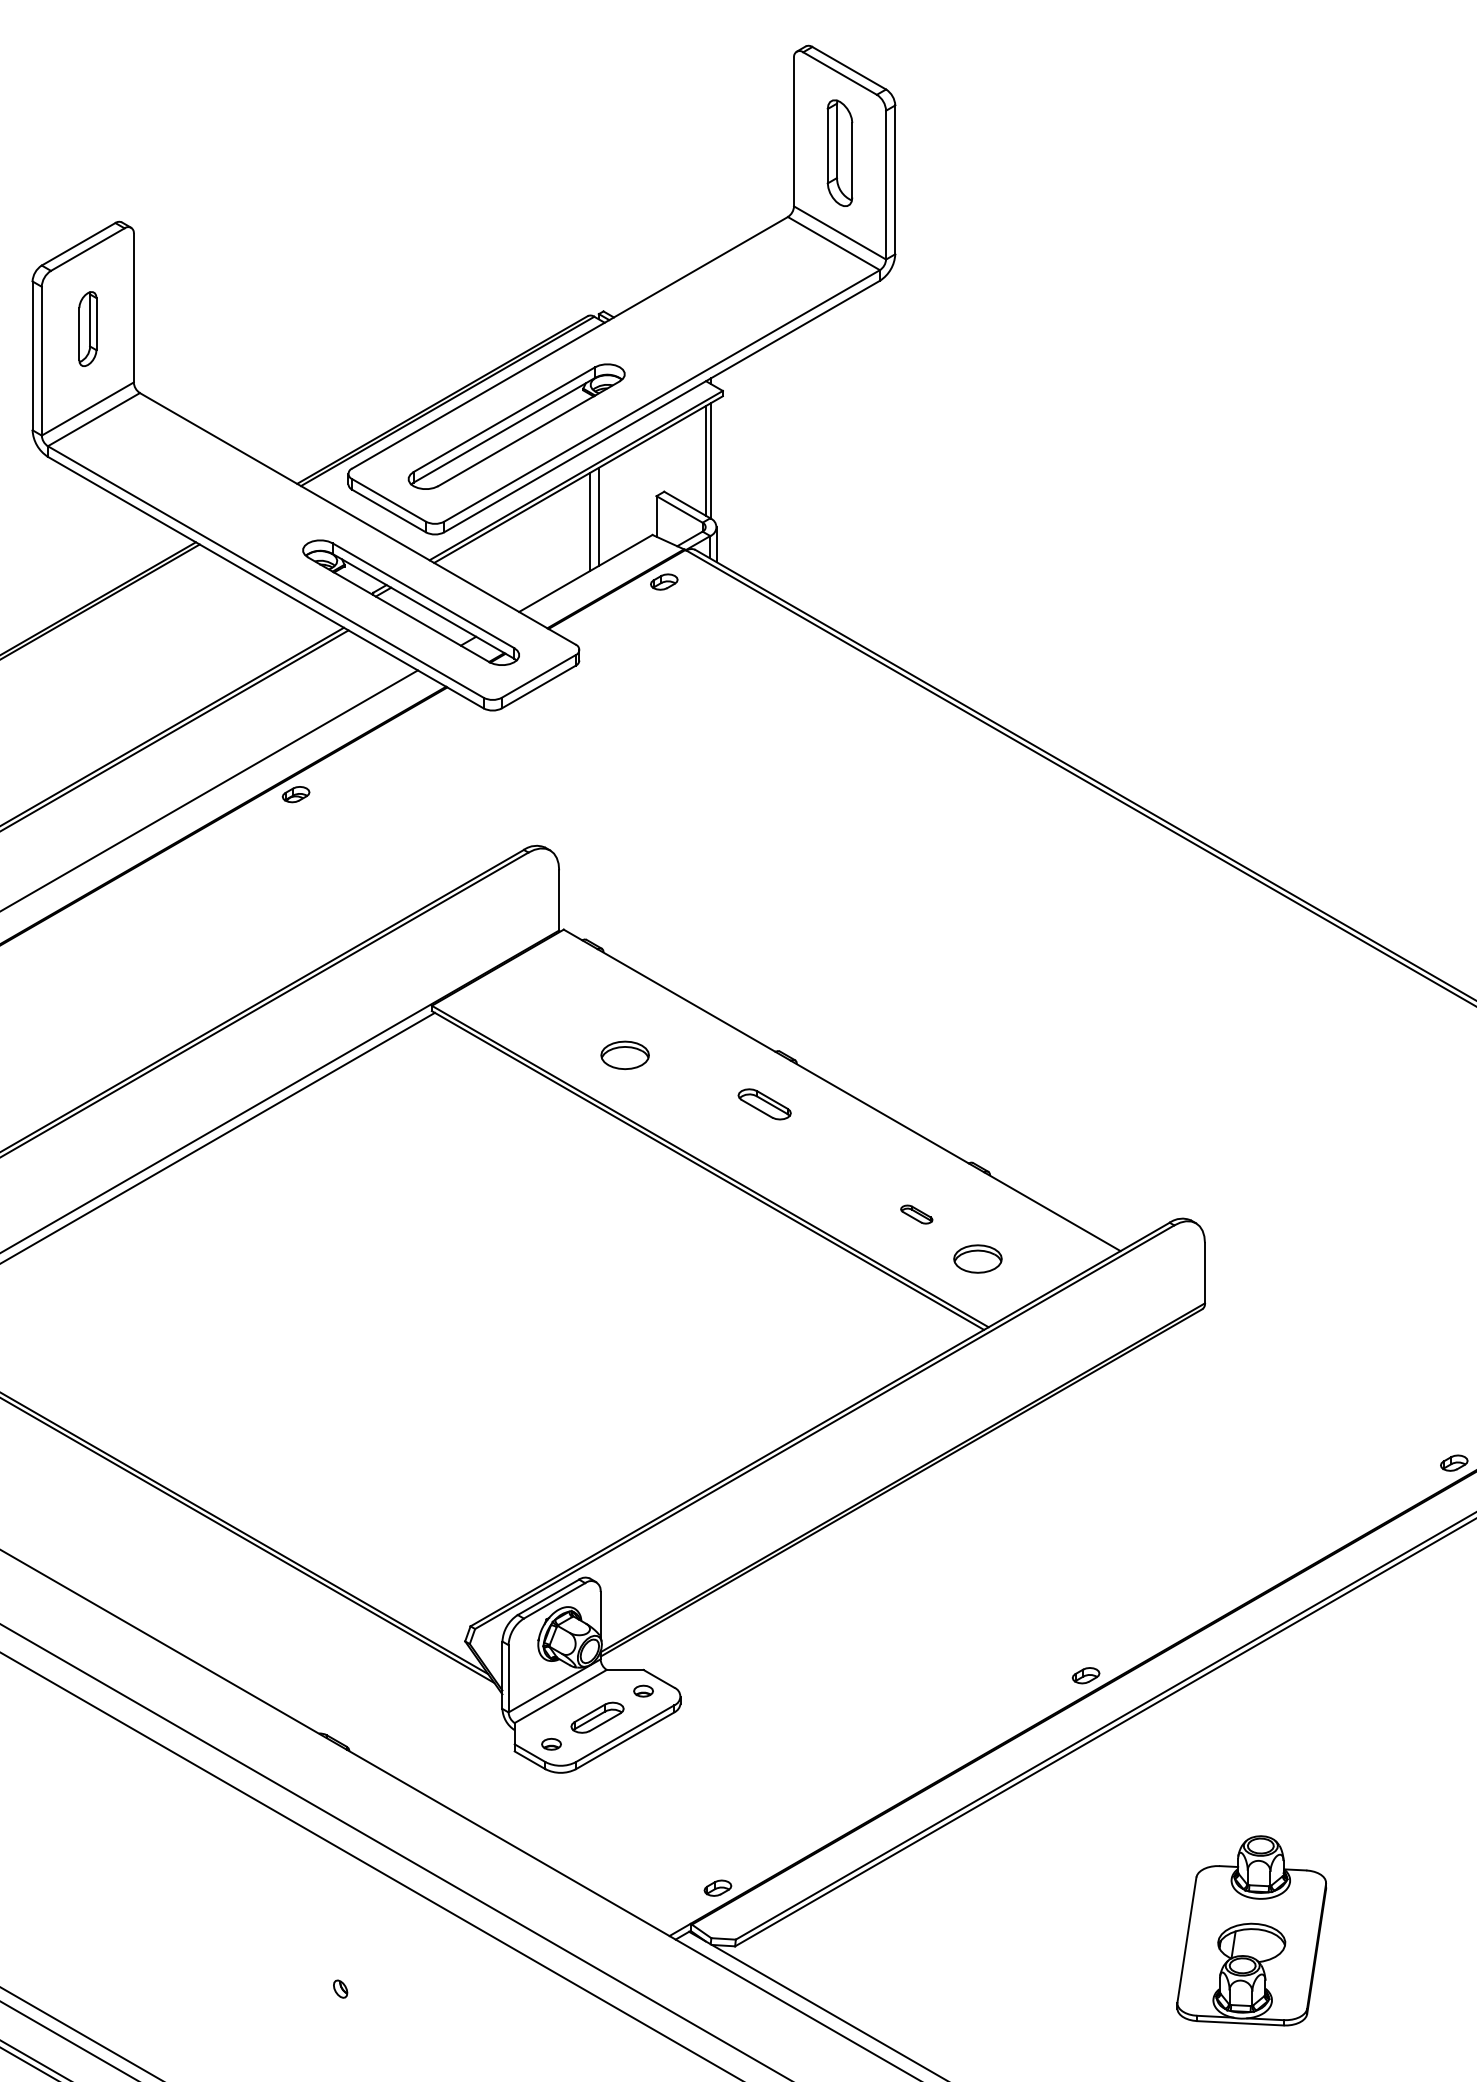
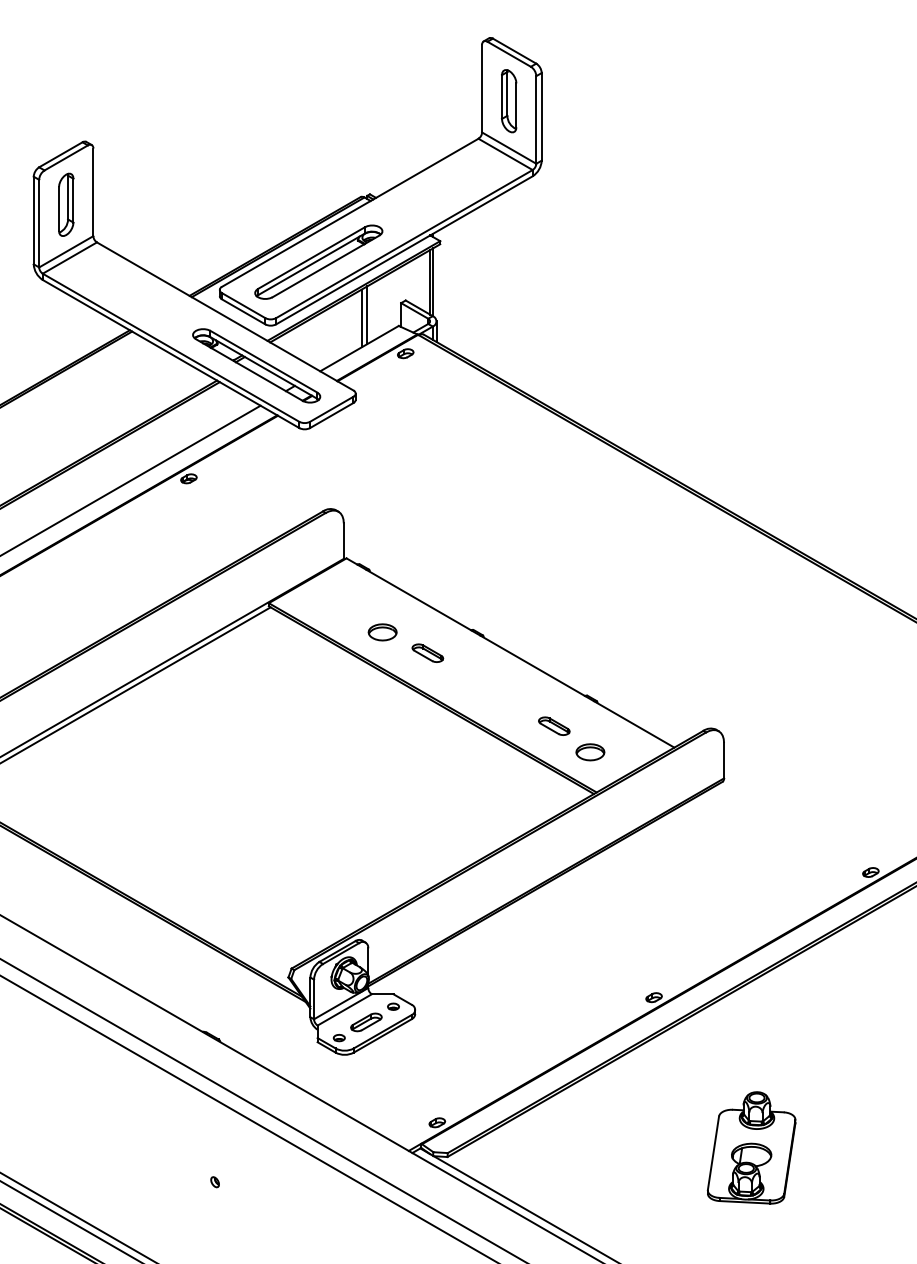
part: (88, 328) -> (66, 204), size x1.43
part: (764, 1103) -> (427, 652), moved
part: (916, 1213) -> (554, 725), size x1.67

